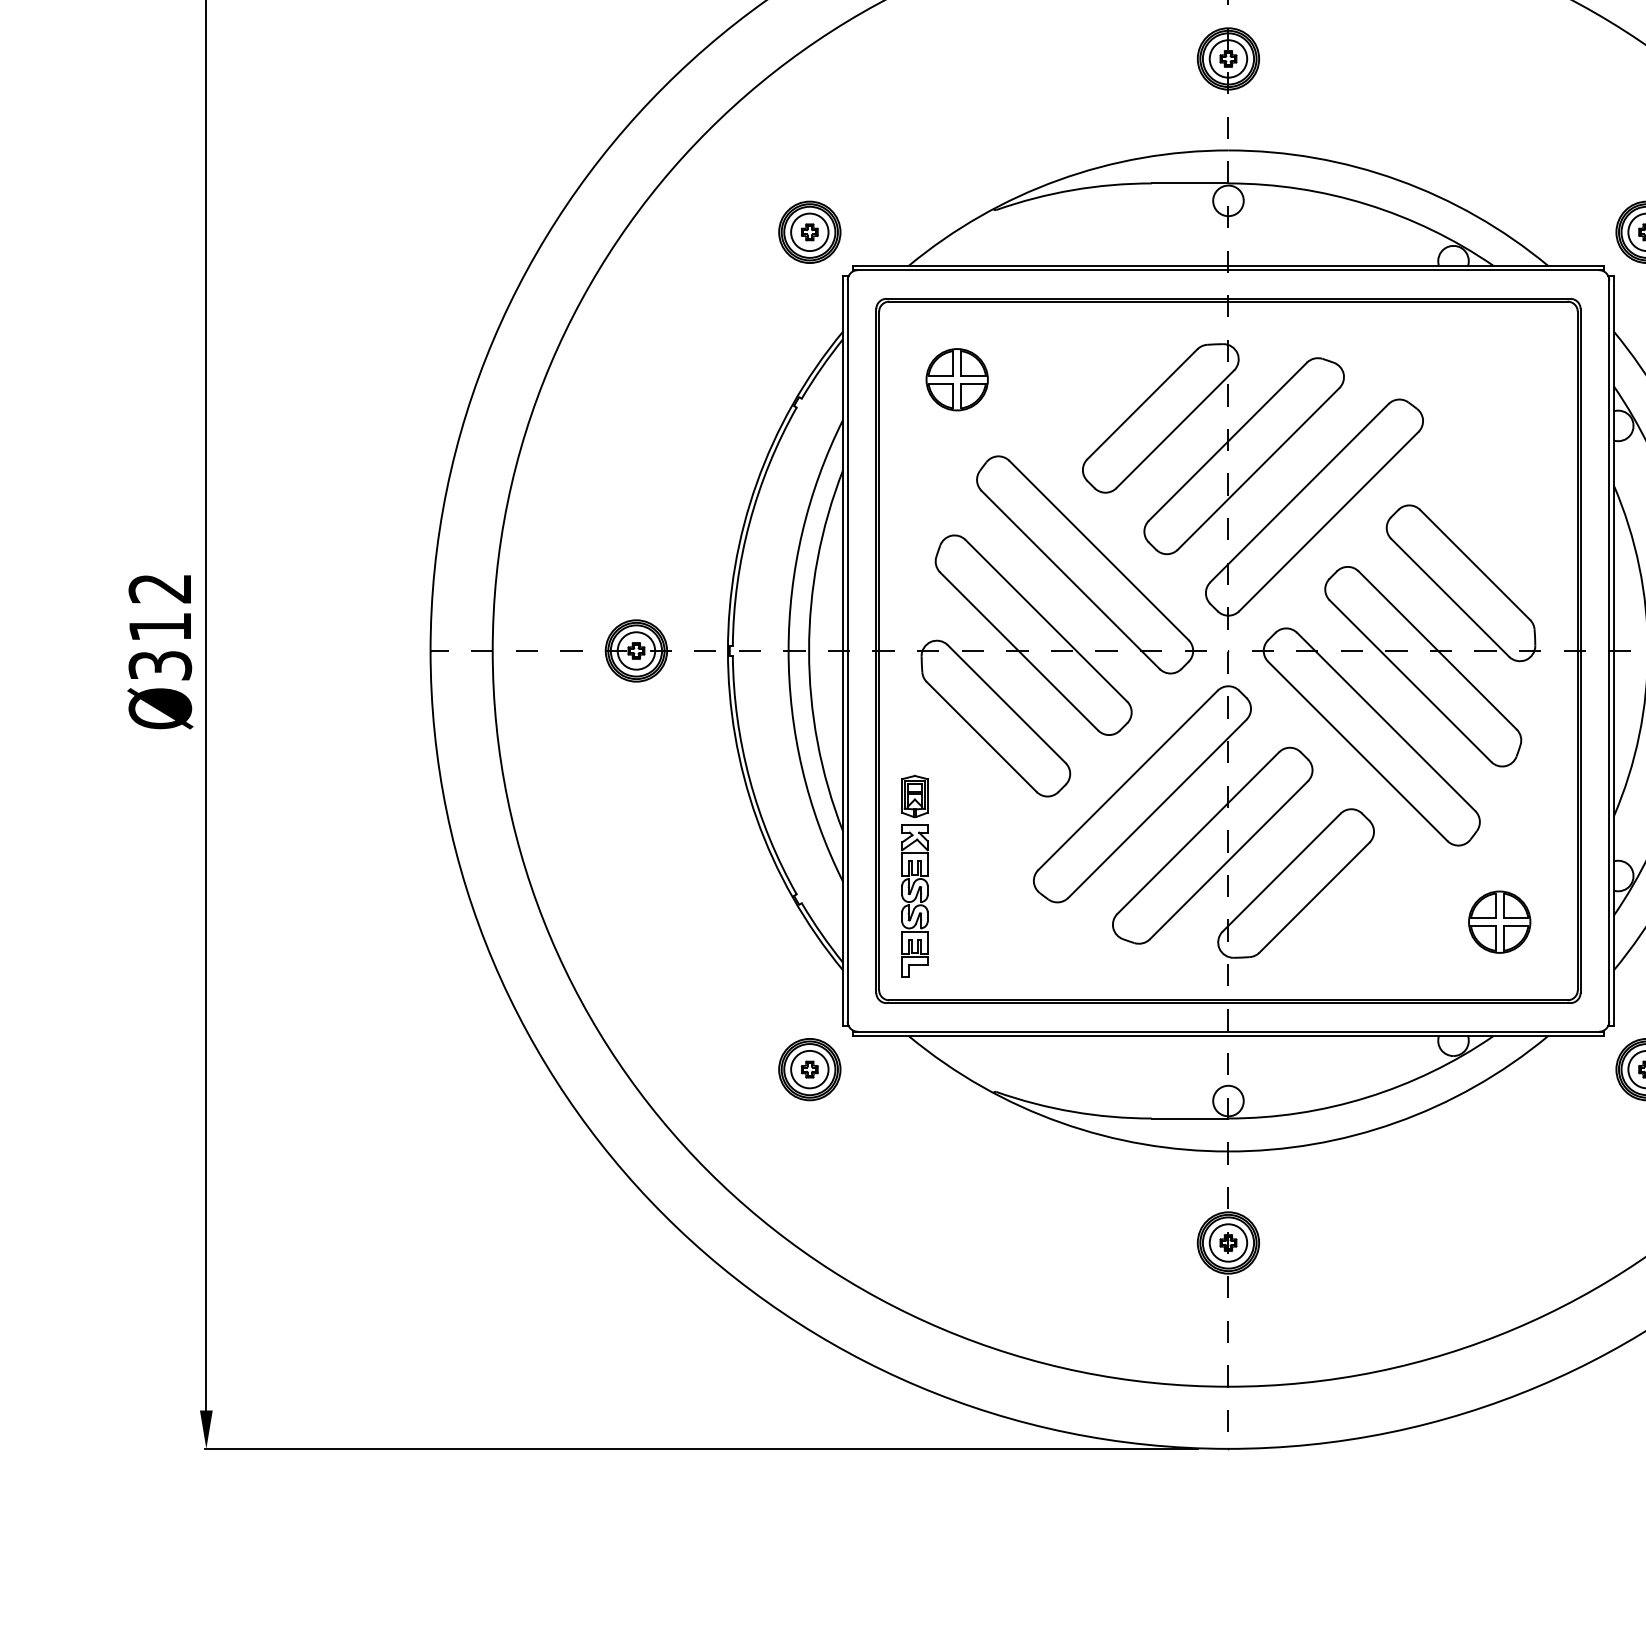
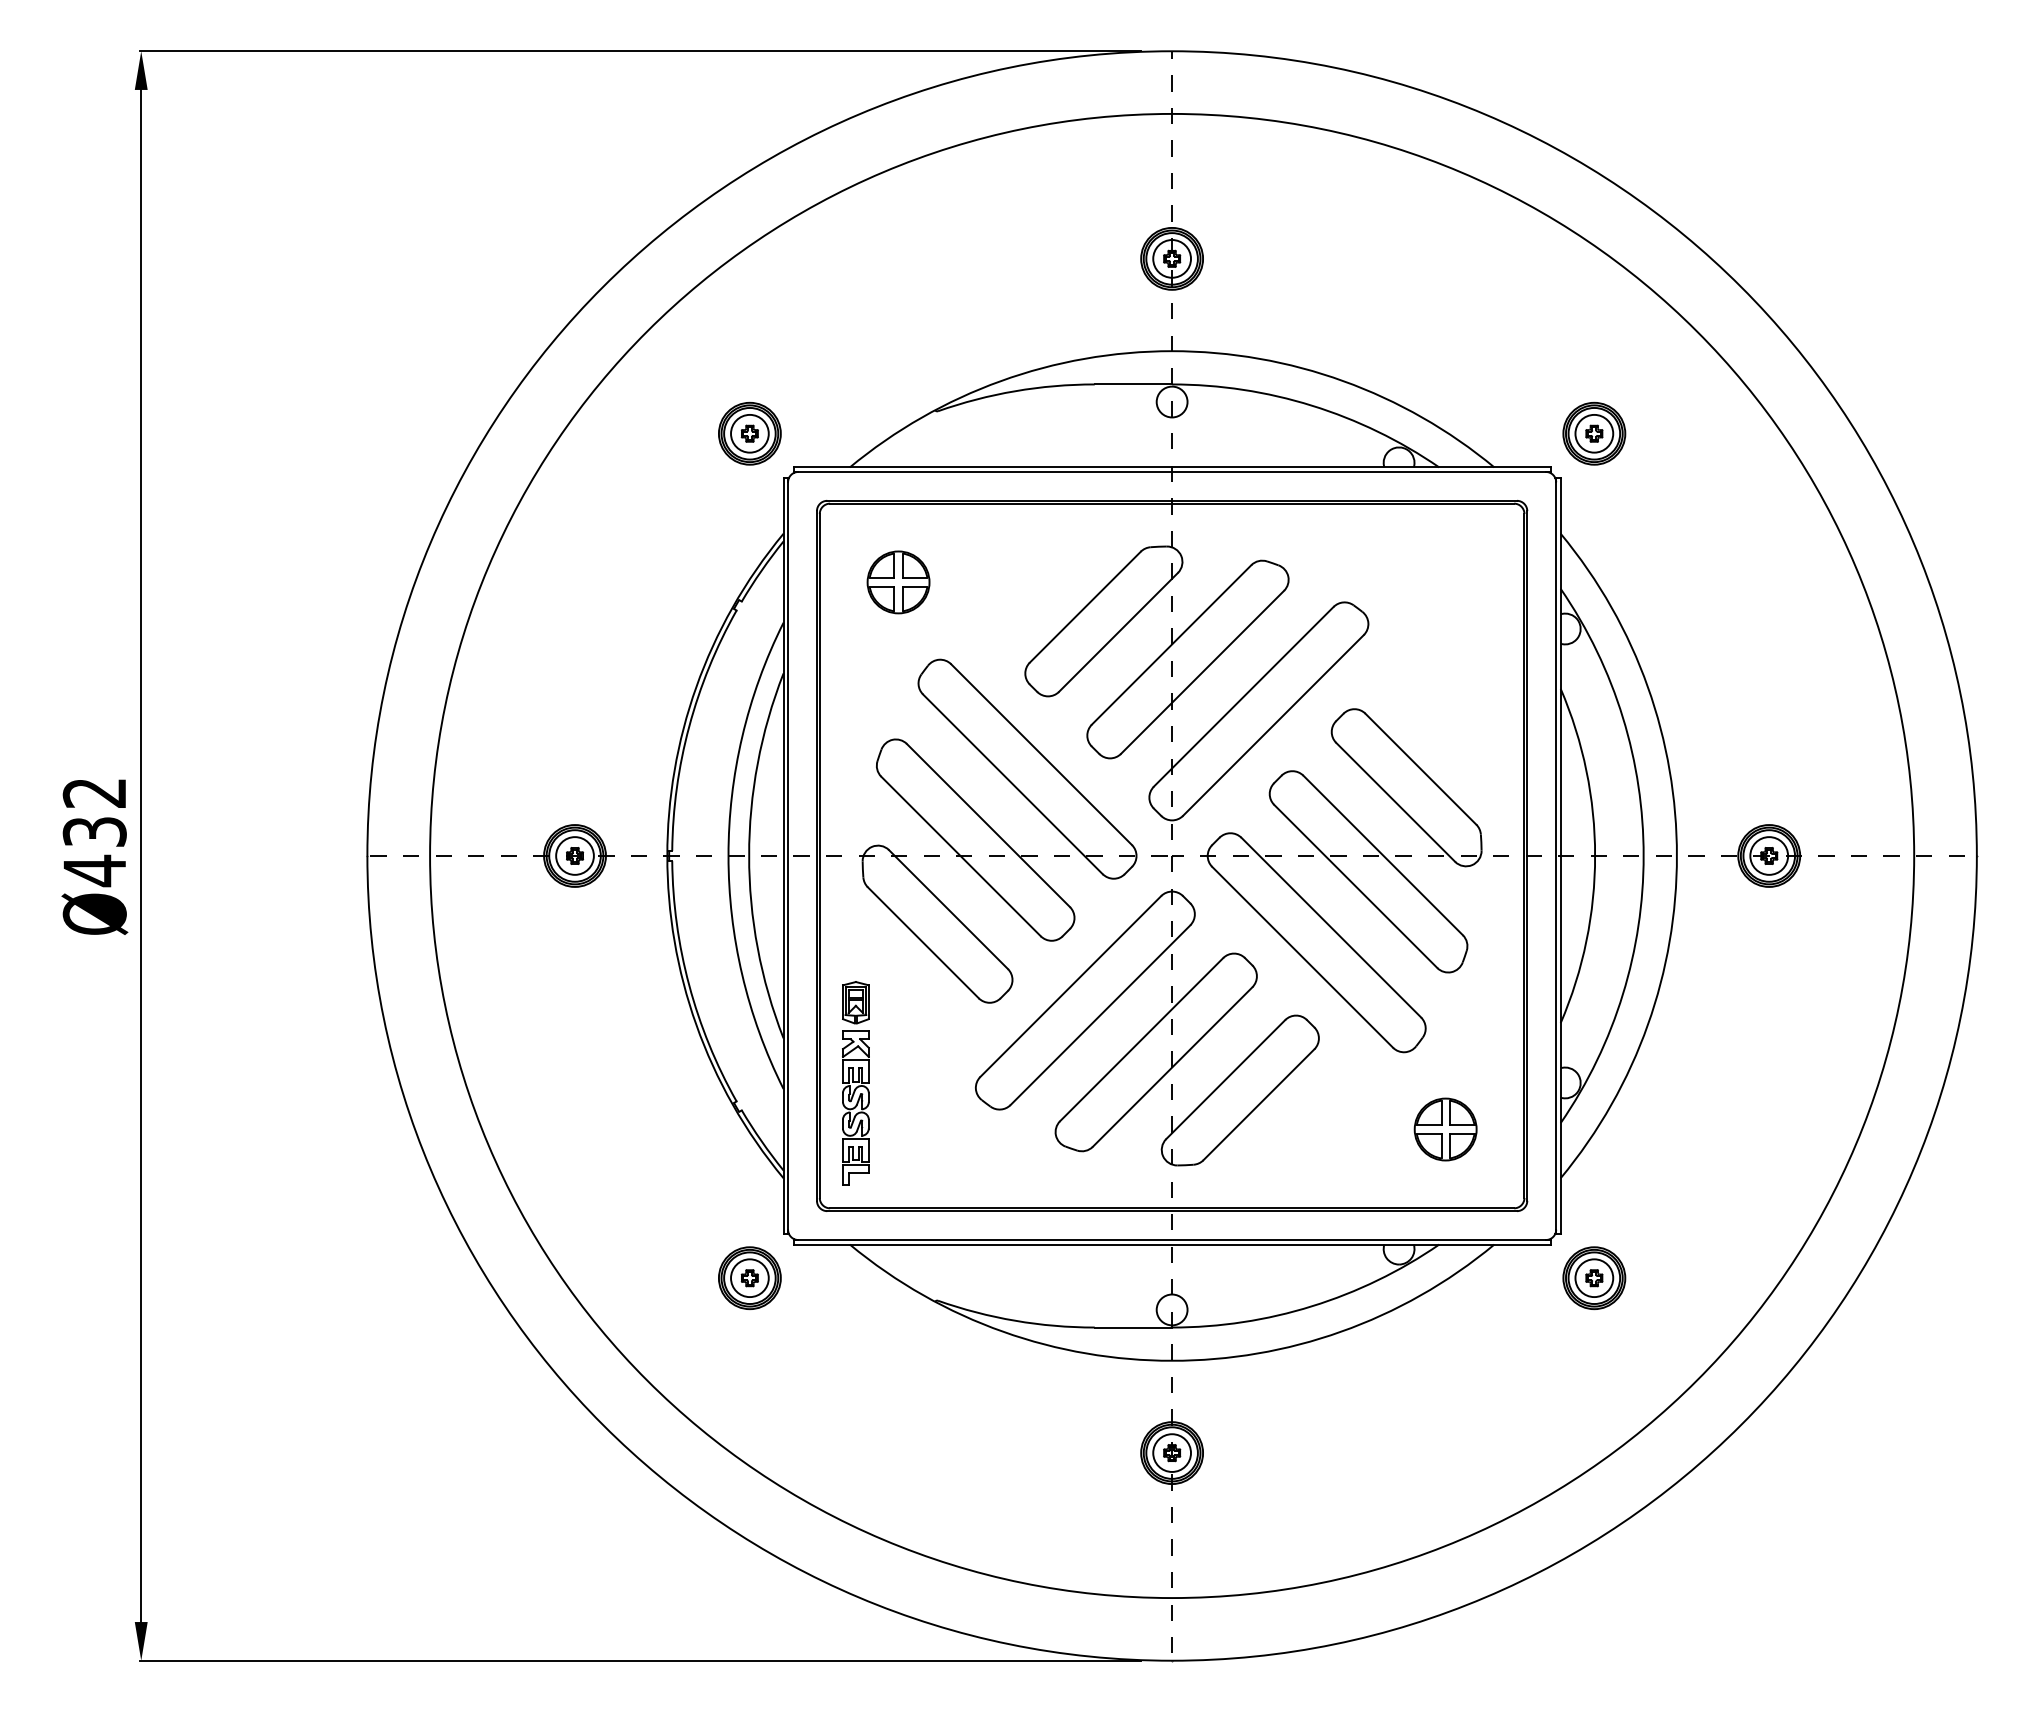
text: (160, 647) -> (94, 852), Ø312 -> Ø432

